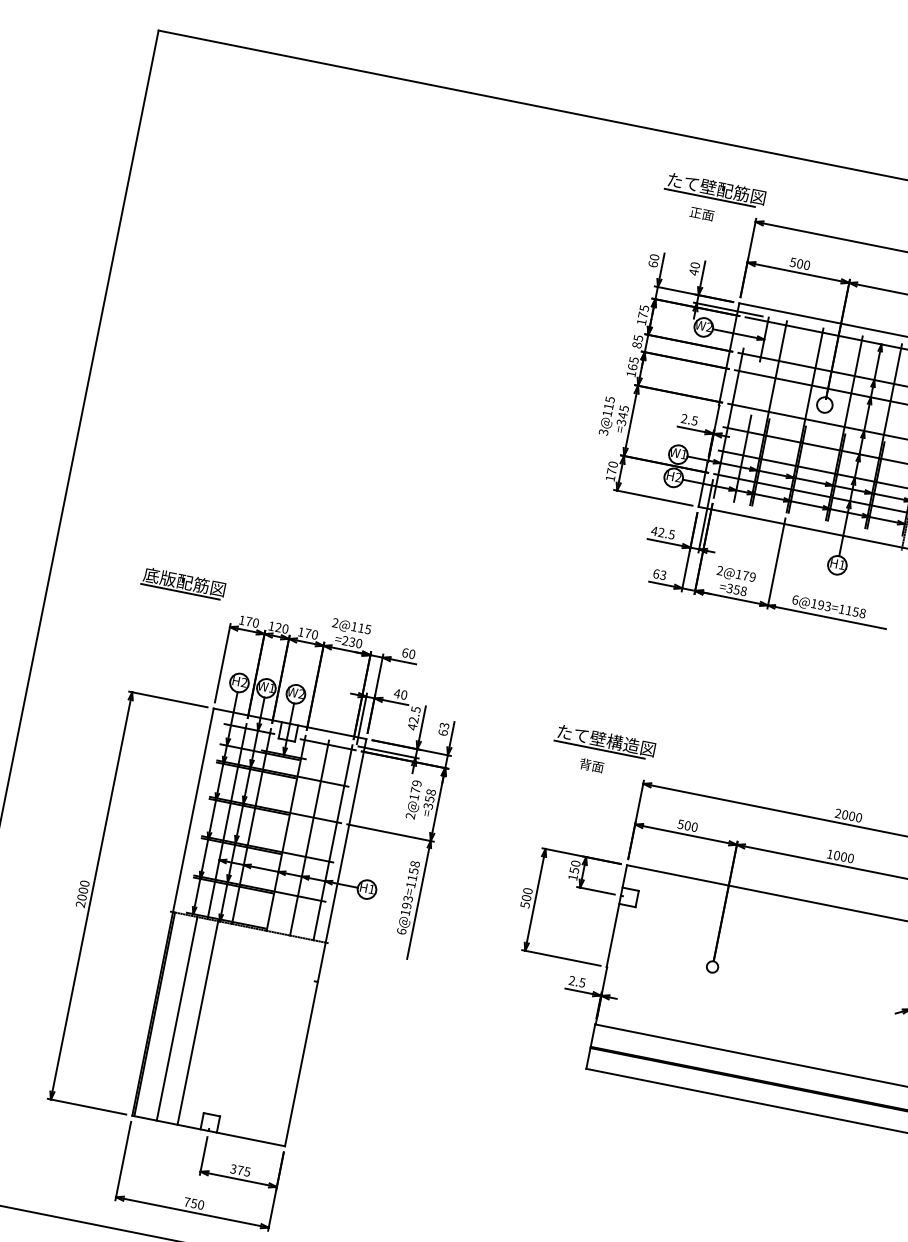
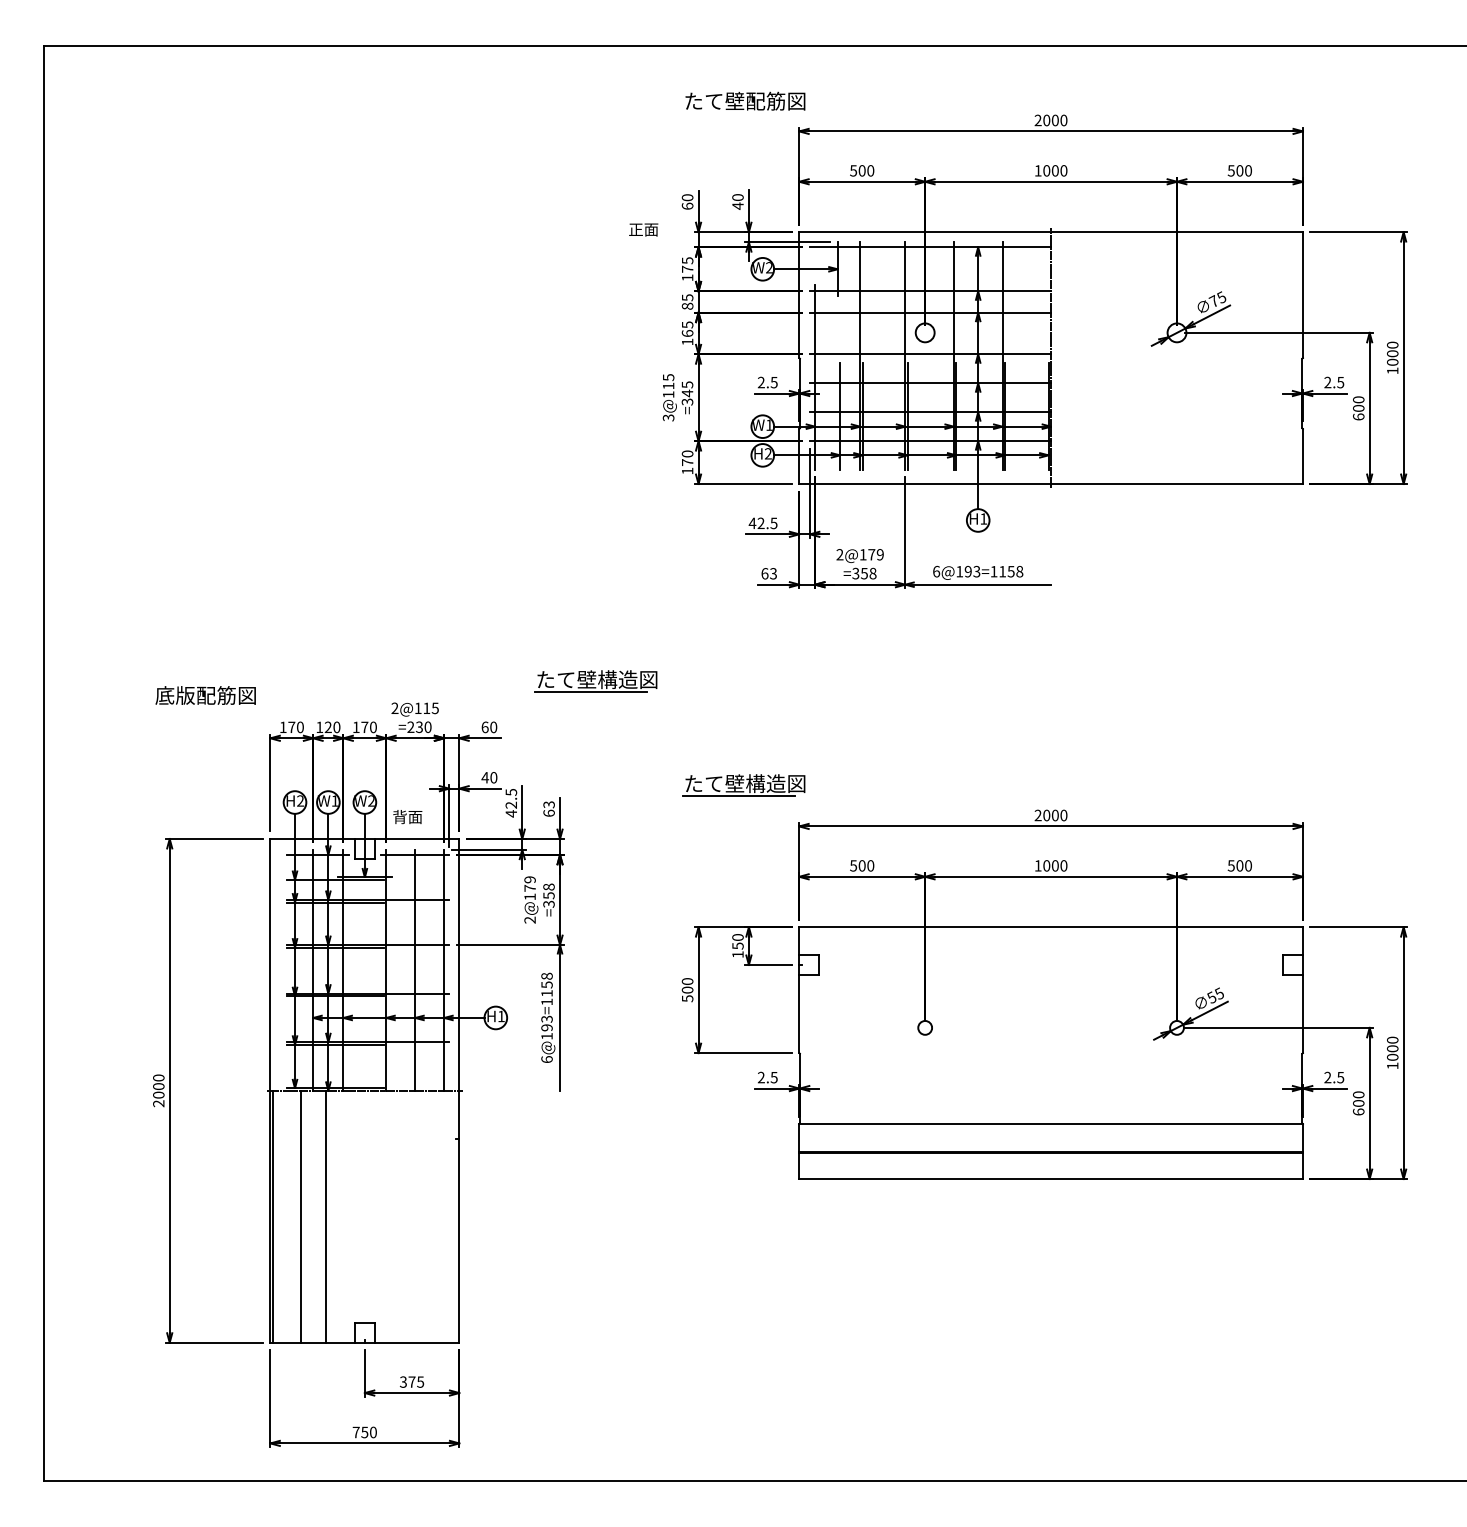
line: (709, 197) -> (738, 113), removed
text: (701, 213) -> (643, 229), moved
line: (179, 592) -> (202, 708), removed
part: (501, 633) -> (595, 681), added
text: (591, 765) -> (407, 817), moved

